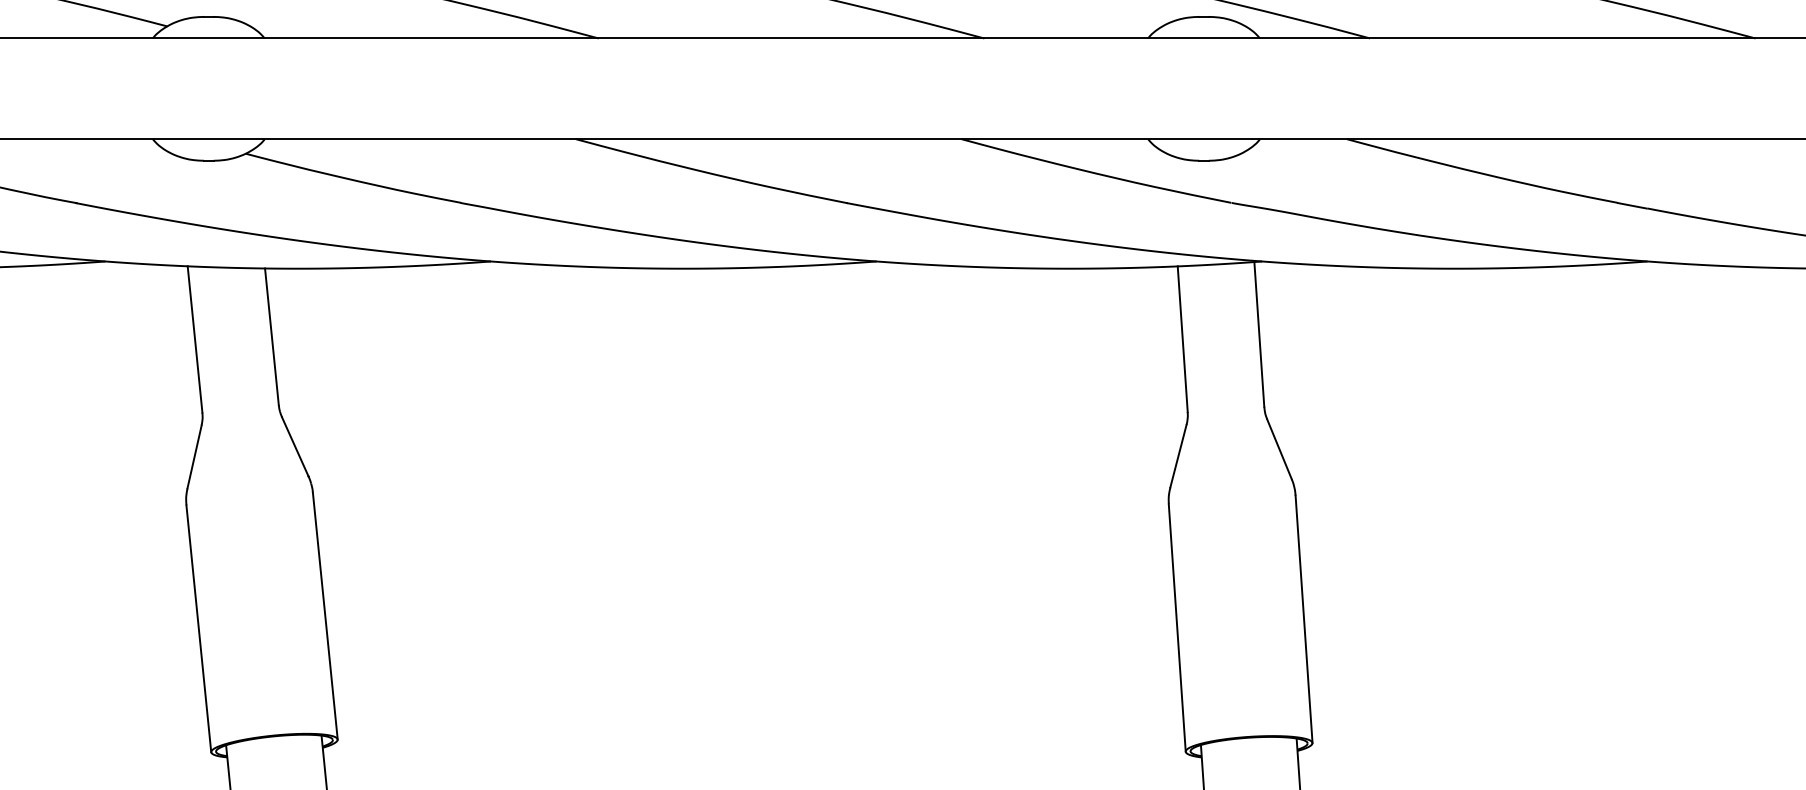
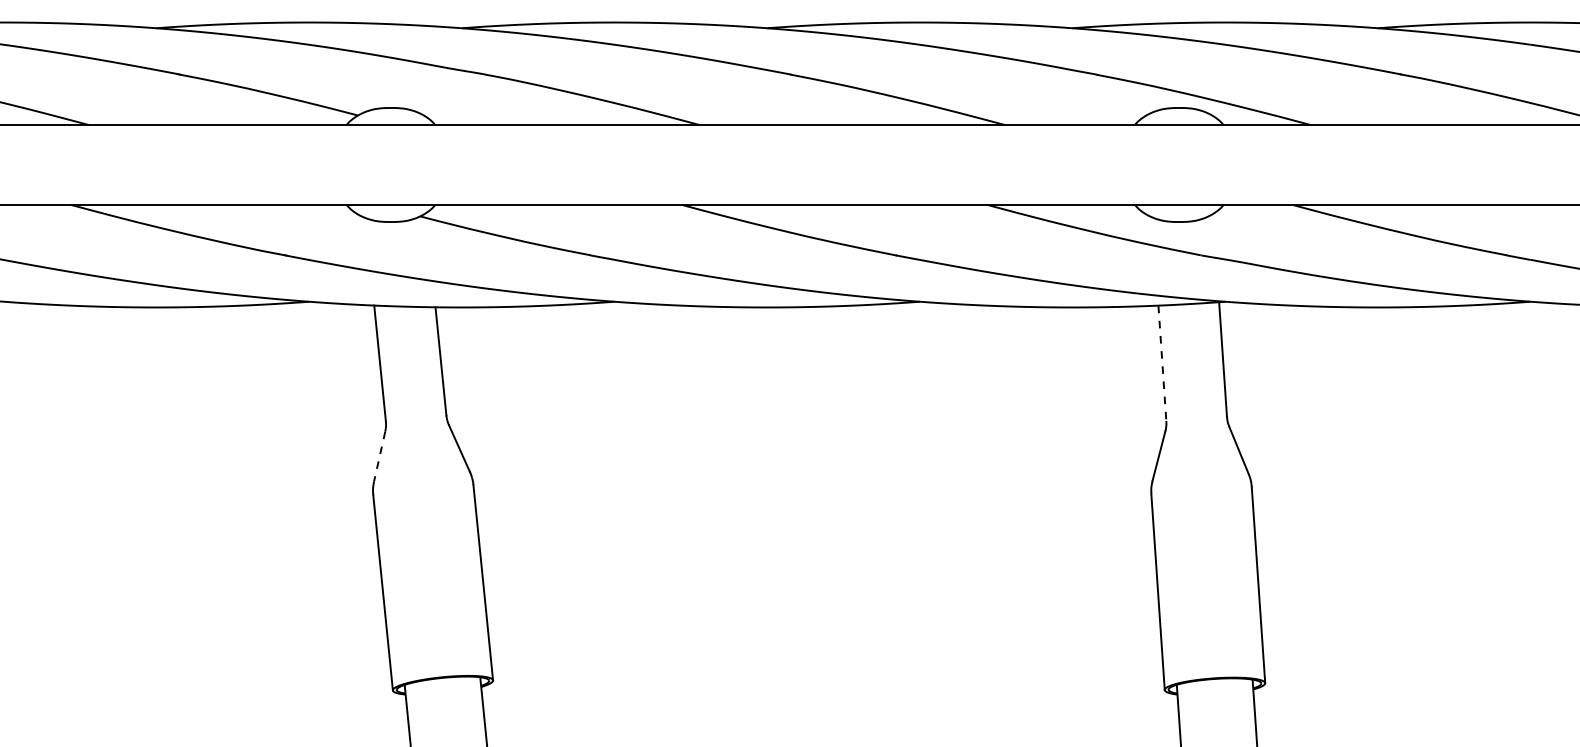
line: (1182, 339) -> (1162, 363), solid -> dashed
line: (194, 456) -> (379, 456), solid -> dashed

